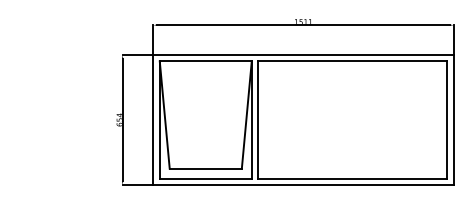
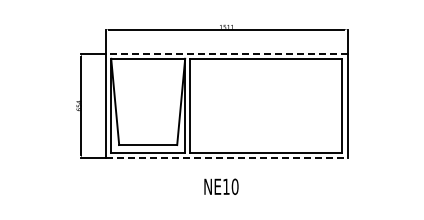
line: (303, 54) -> (226, 53), solid -> dashed
line: (303, 185) -> (226, 158), solid -> dashed

